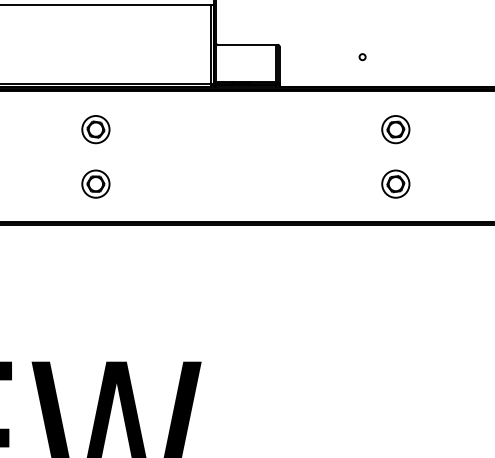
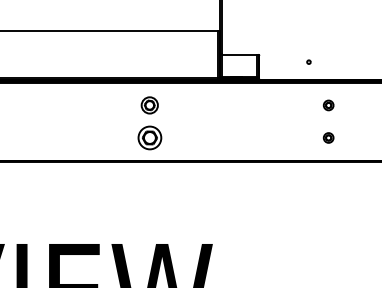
part: (395, 129) -> (328, 105), size x0.6
part: (95, 183) -> (149, 137), size x1.4
part: (395, 183) -> (328, 137), size x0.6

